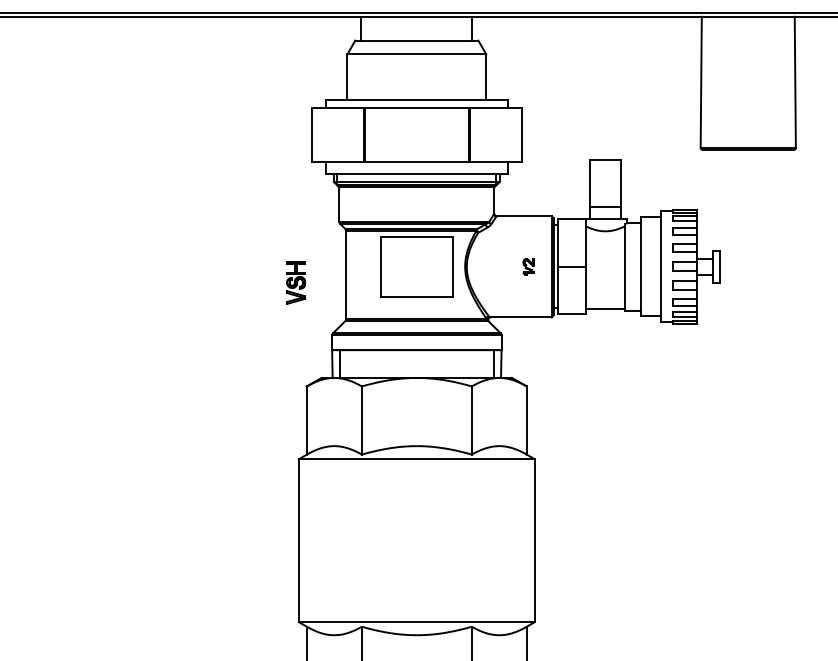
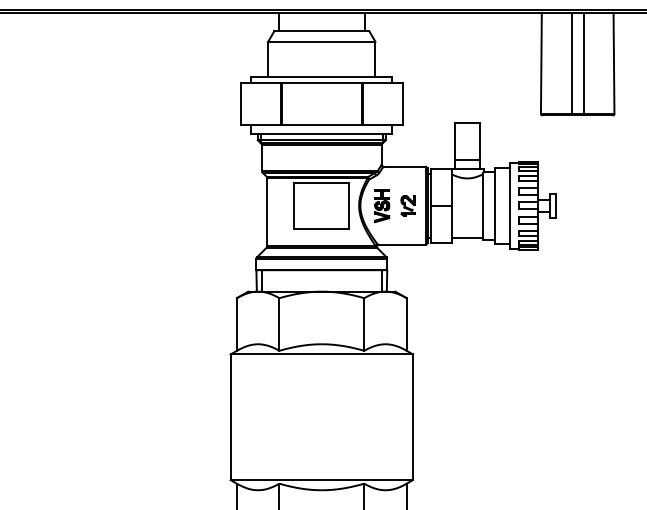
line: (740, 82) -> (571, 63), added
line: (756, 82) -> (584, 63), added
part: (528, 266) -> (408, 205), size x1.67
part: (296, 282) -> (382, 205), moved

